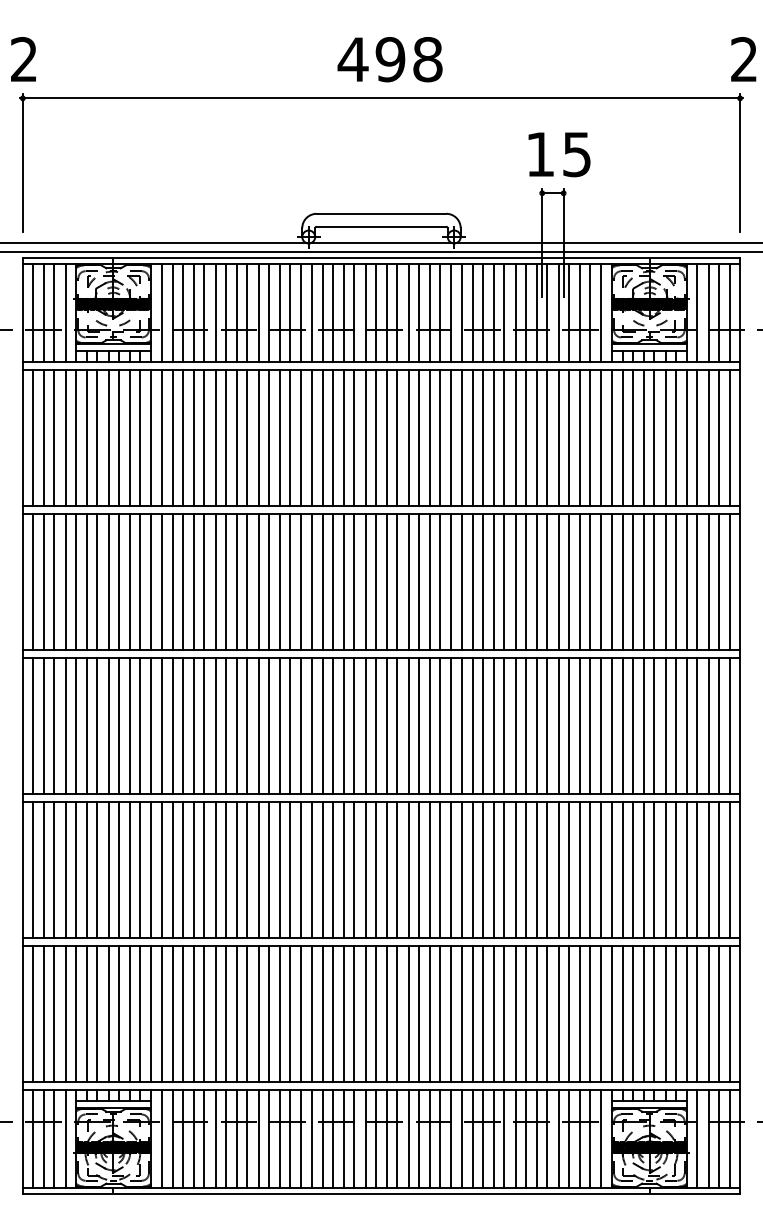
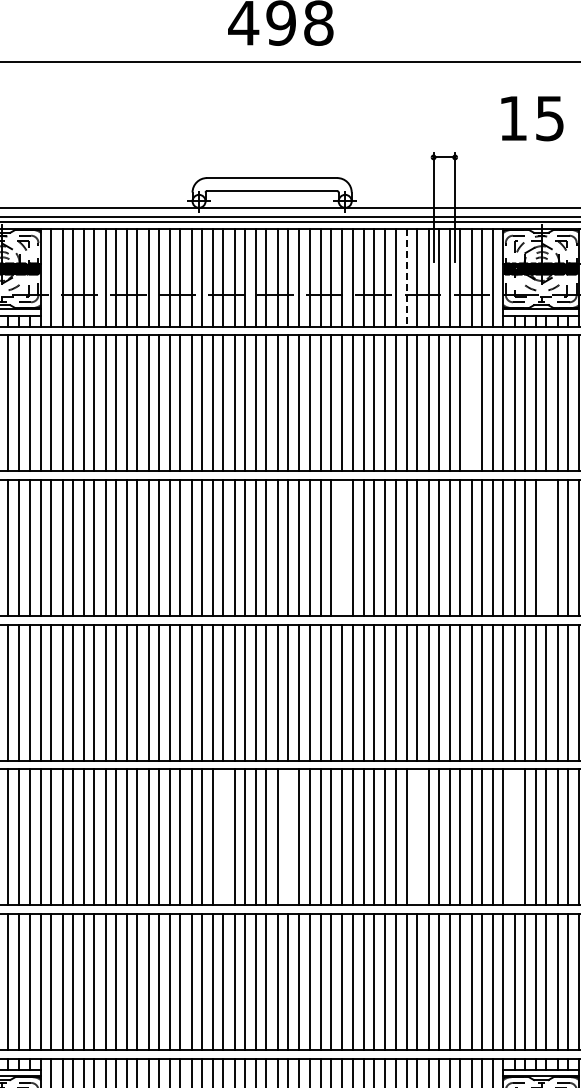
text: (559, 154) -> (532, 118), moved
line: (515, 312) -> (406, 277), solid -> dashed
line: (580, 437) -> (472, 402), removed
line: (451, 581) -> (342, 547), removed
line: (654, 581) -> (546, 547), removed
line: (332, 869) -> (222, 836), removed
line: (397, 869) -> (288, 836), removed
line: (525, 869) -> (416, 836), removed
line: (622, 869) -> (514, 836), removed

